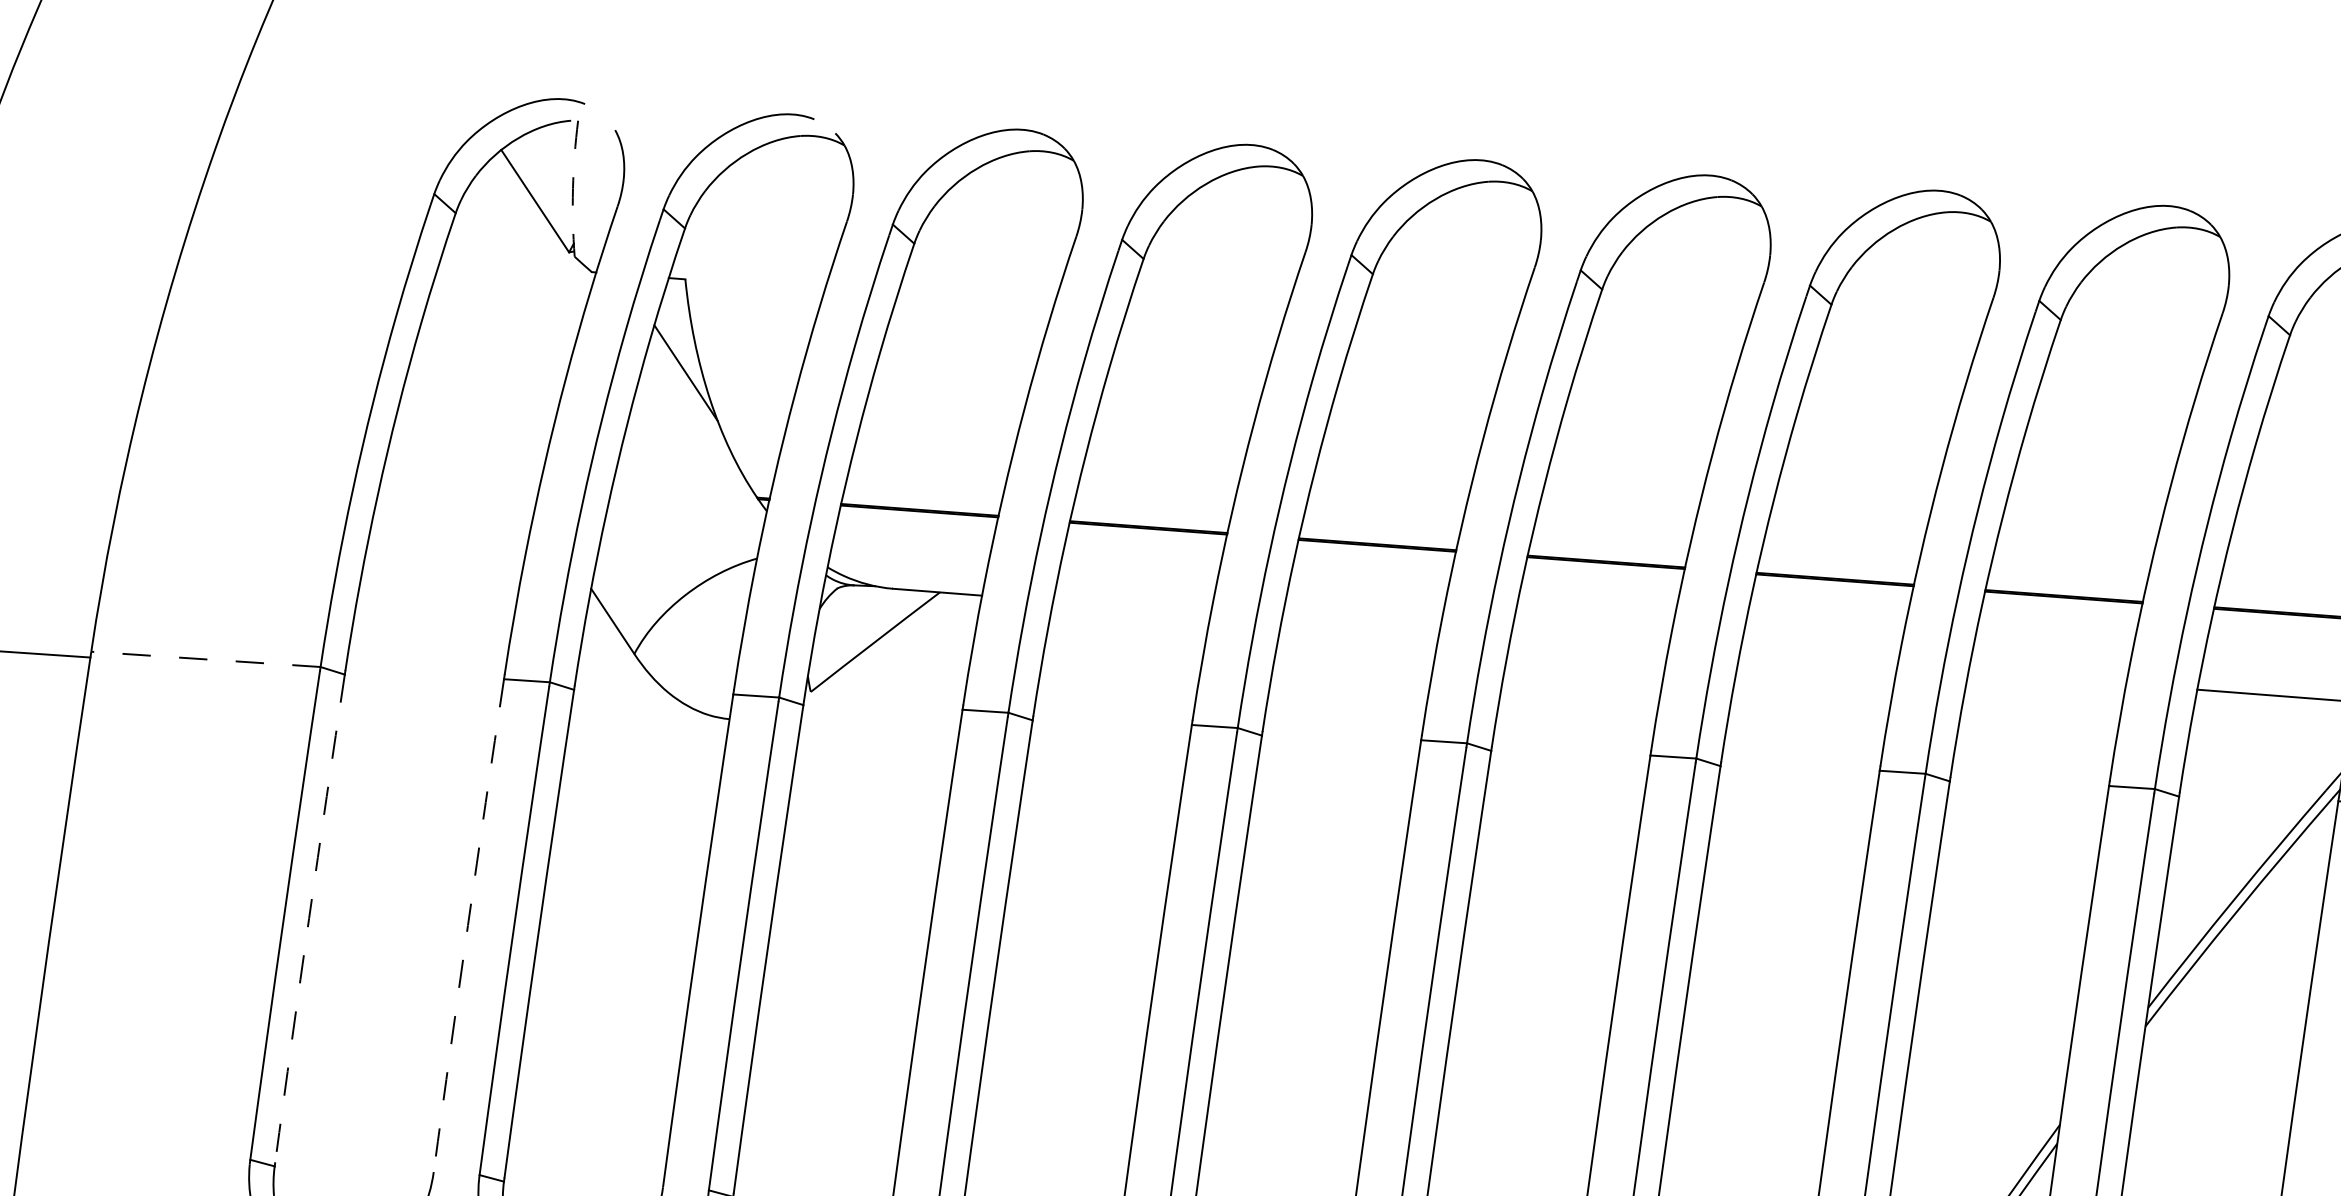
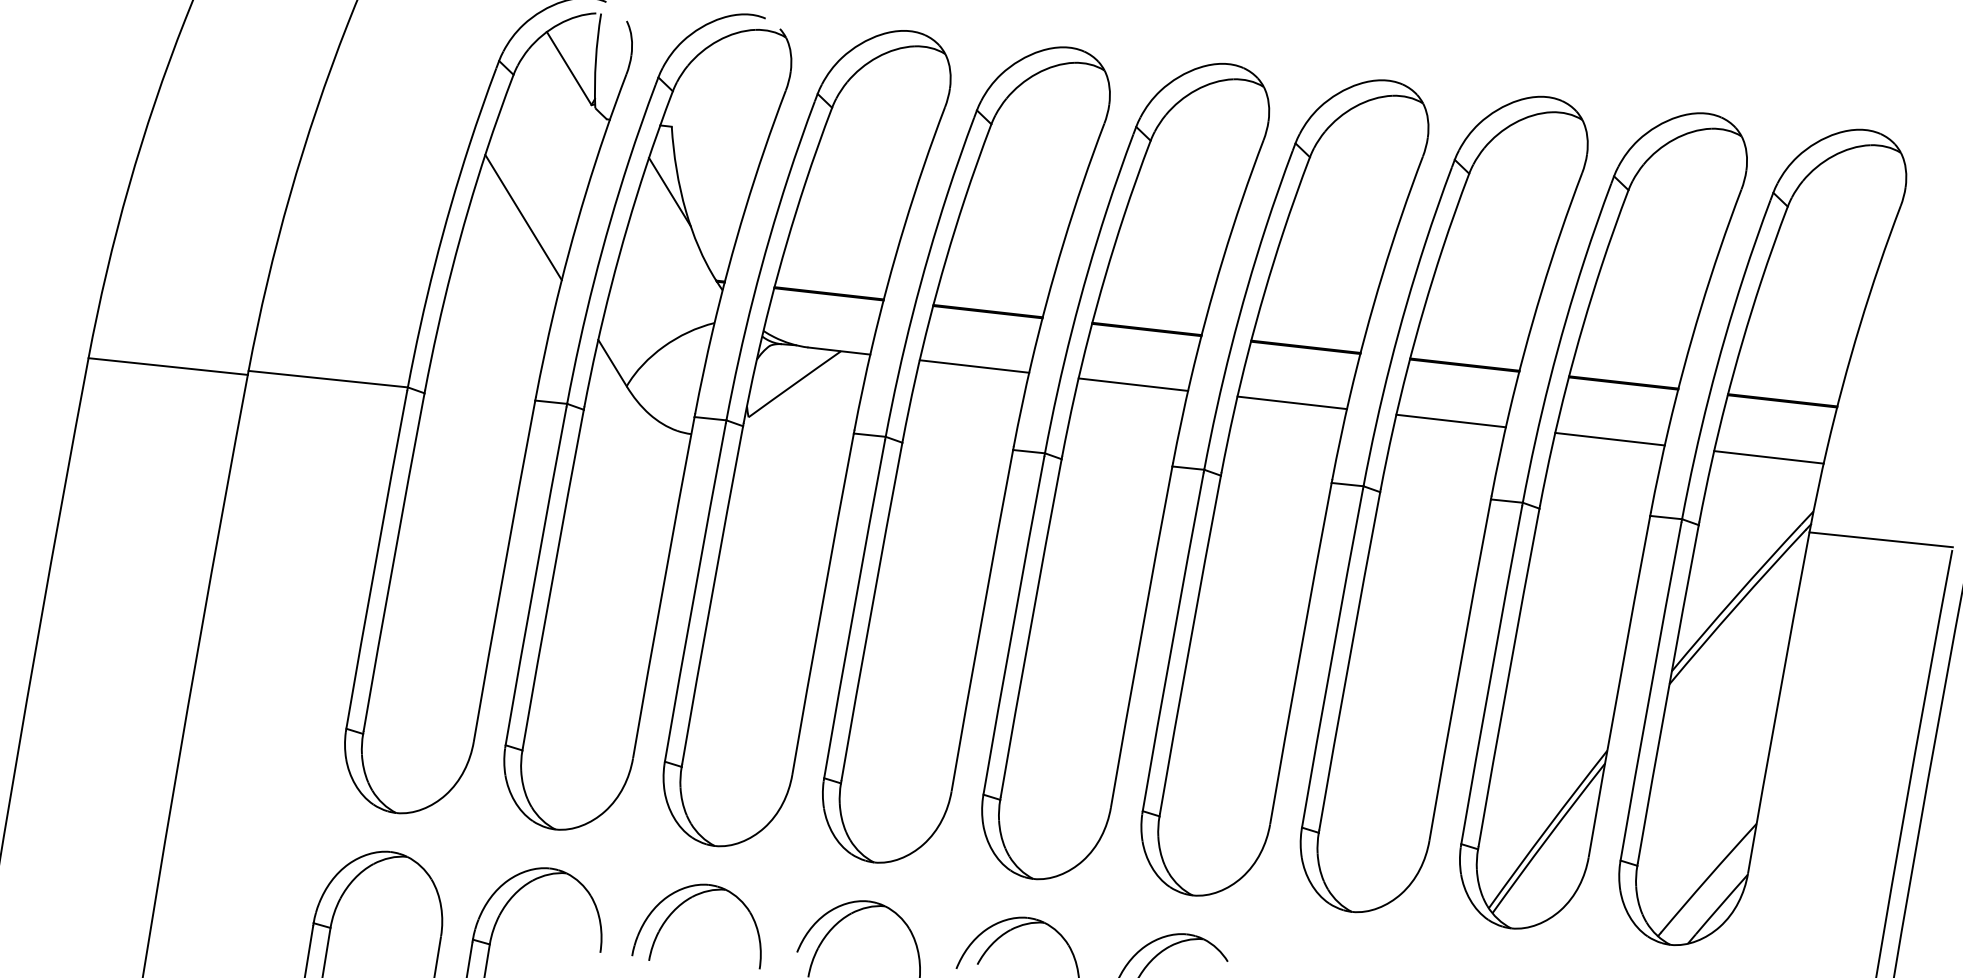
arc: (572, 188) -> (595, 60), dashed -> solid
line: (477, 417) -> (523, 217), added
line: (1132, 607) -> (974, 366), added
line: (1361, 624) -> (1133, 384), added
line: (1590, 642) -> (1292, 402), added
line: (204, 659) -> (327, 379), dashed -> solid
line: (1817, 659) -> (1450, 420), added
line: (2046, 677) -> (1609, 438), added
arc: (309, 918) -> (393, 562), dashed -> solid
arc: (467, 926) -> (503, 571), dashed -> solid

